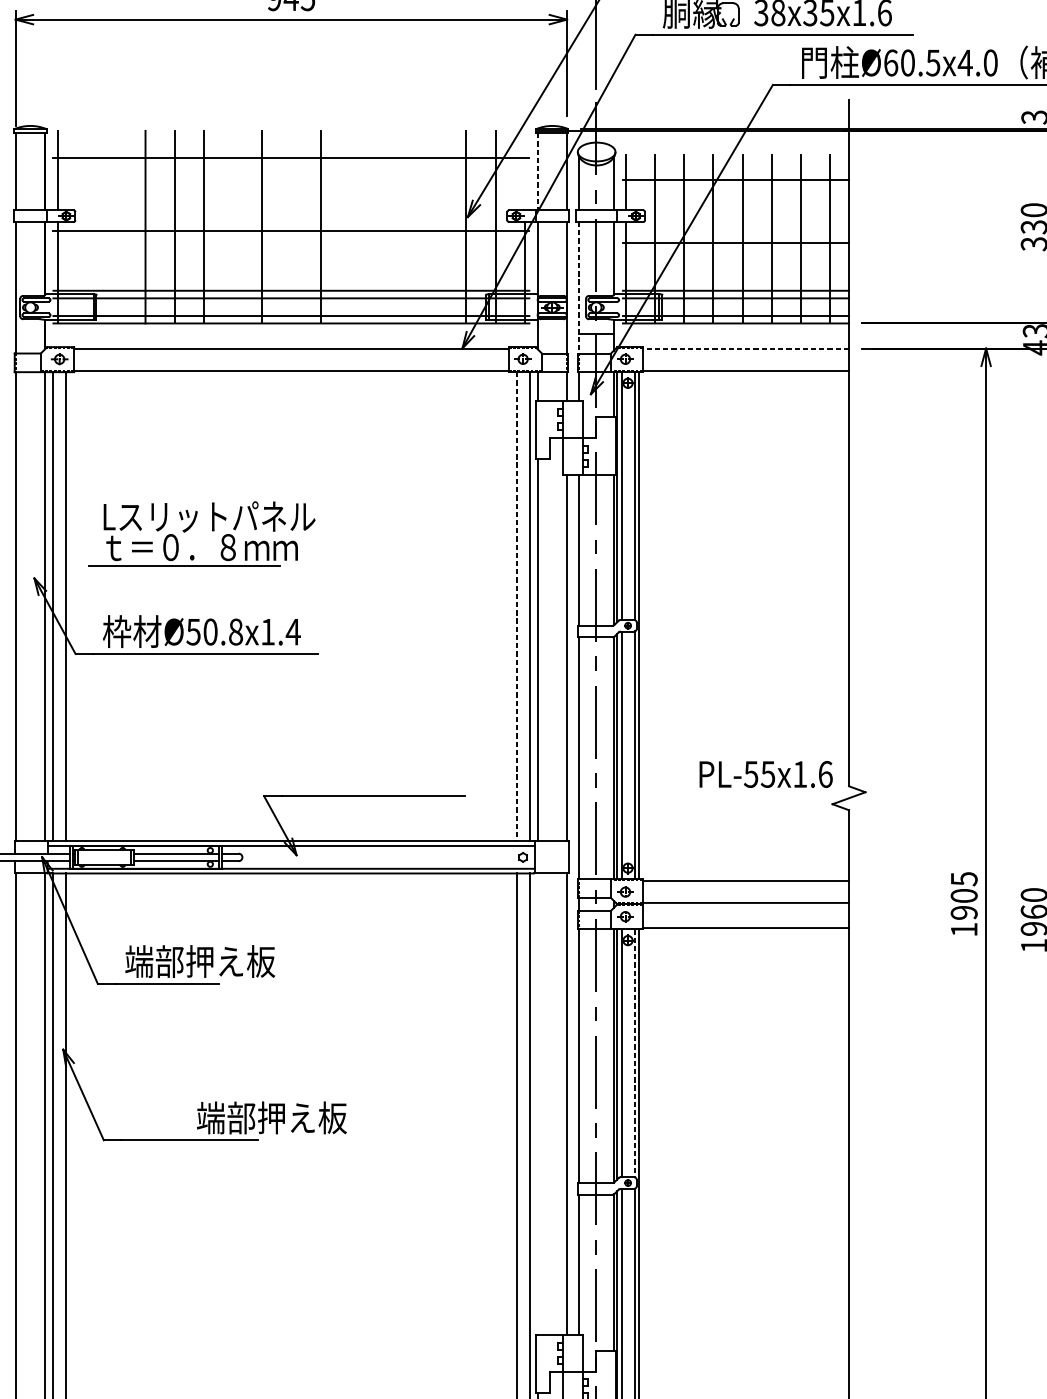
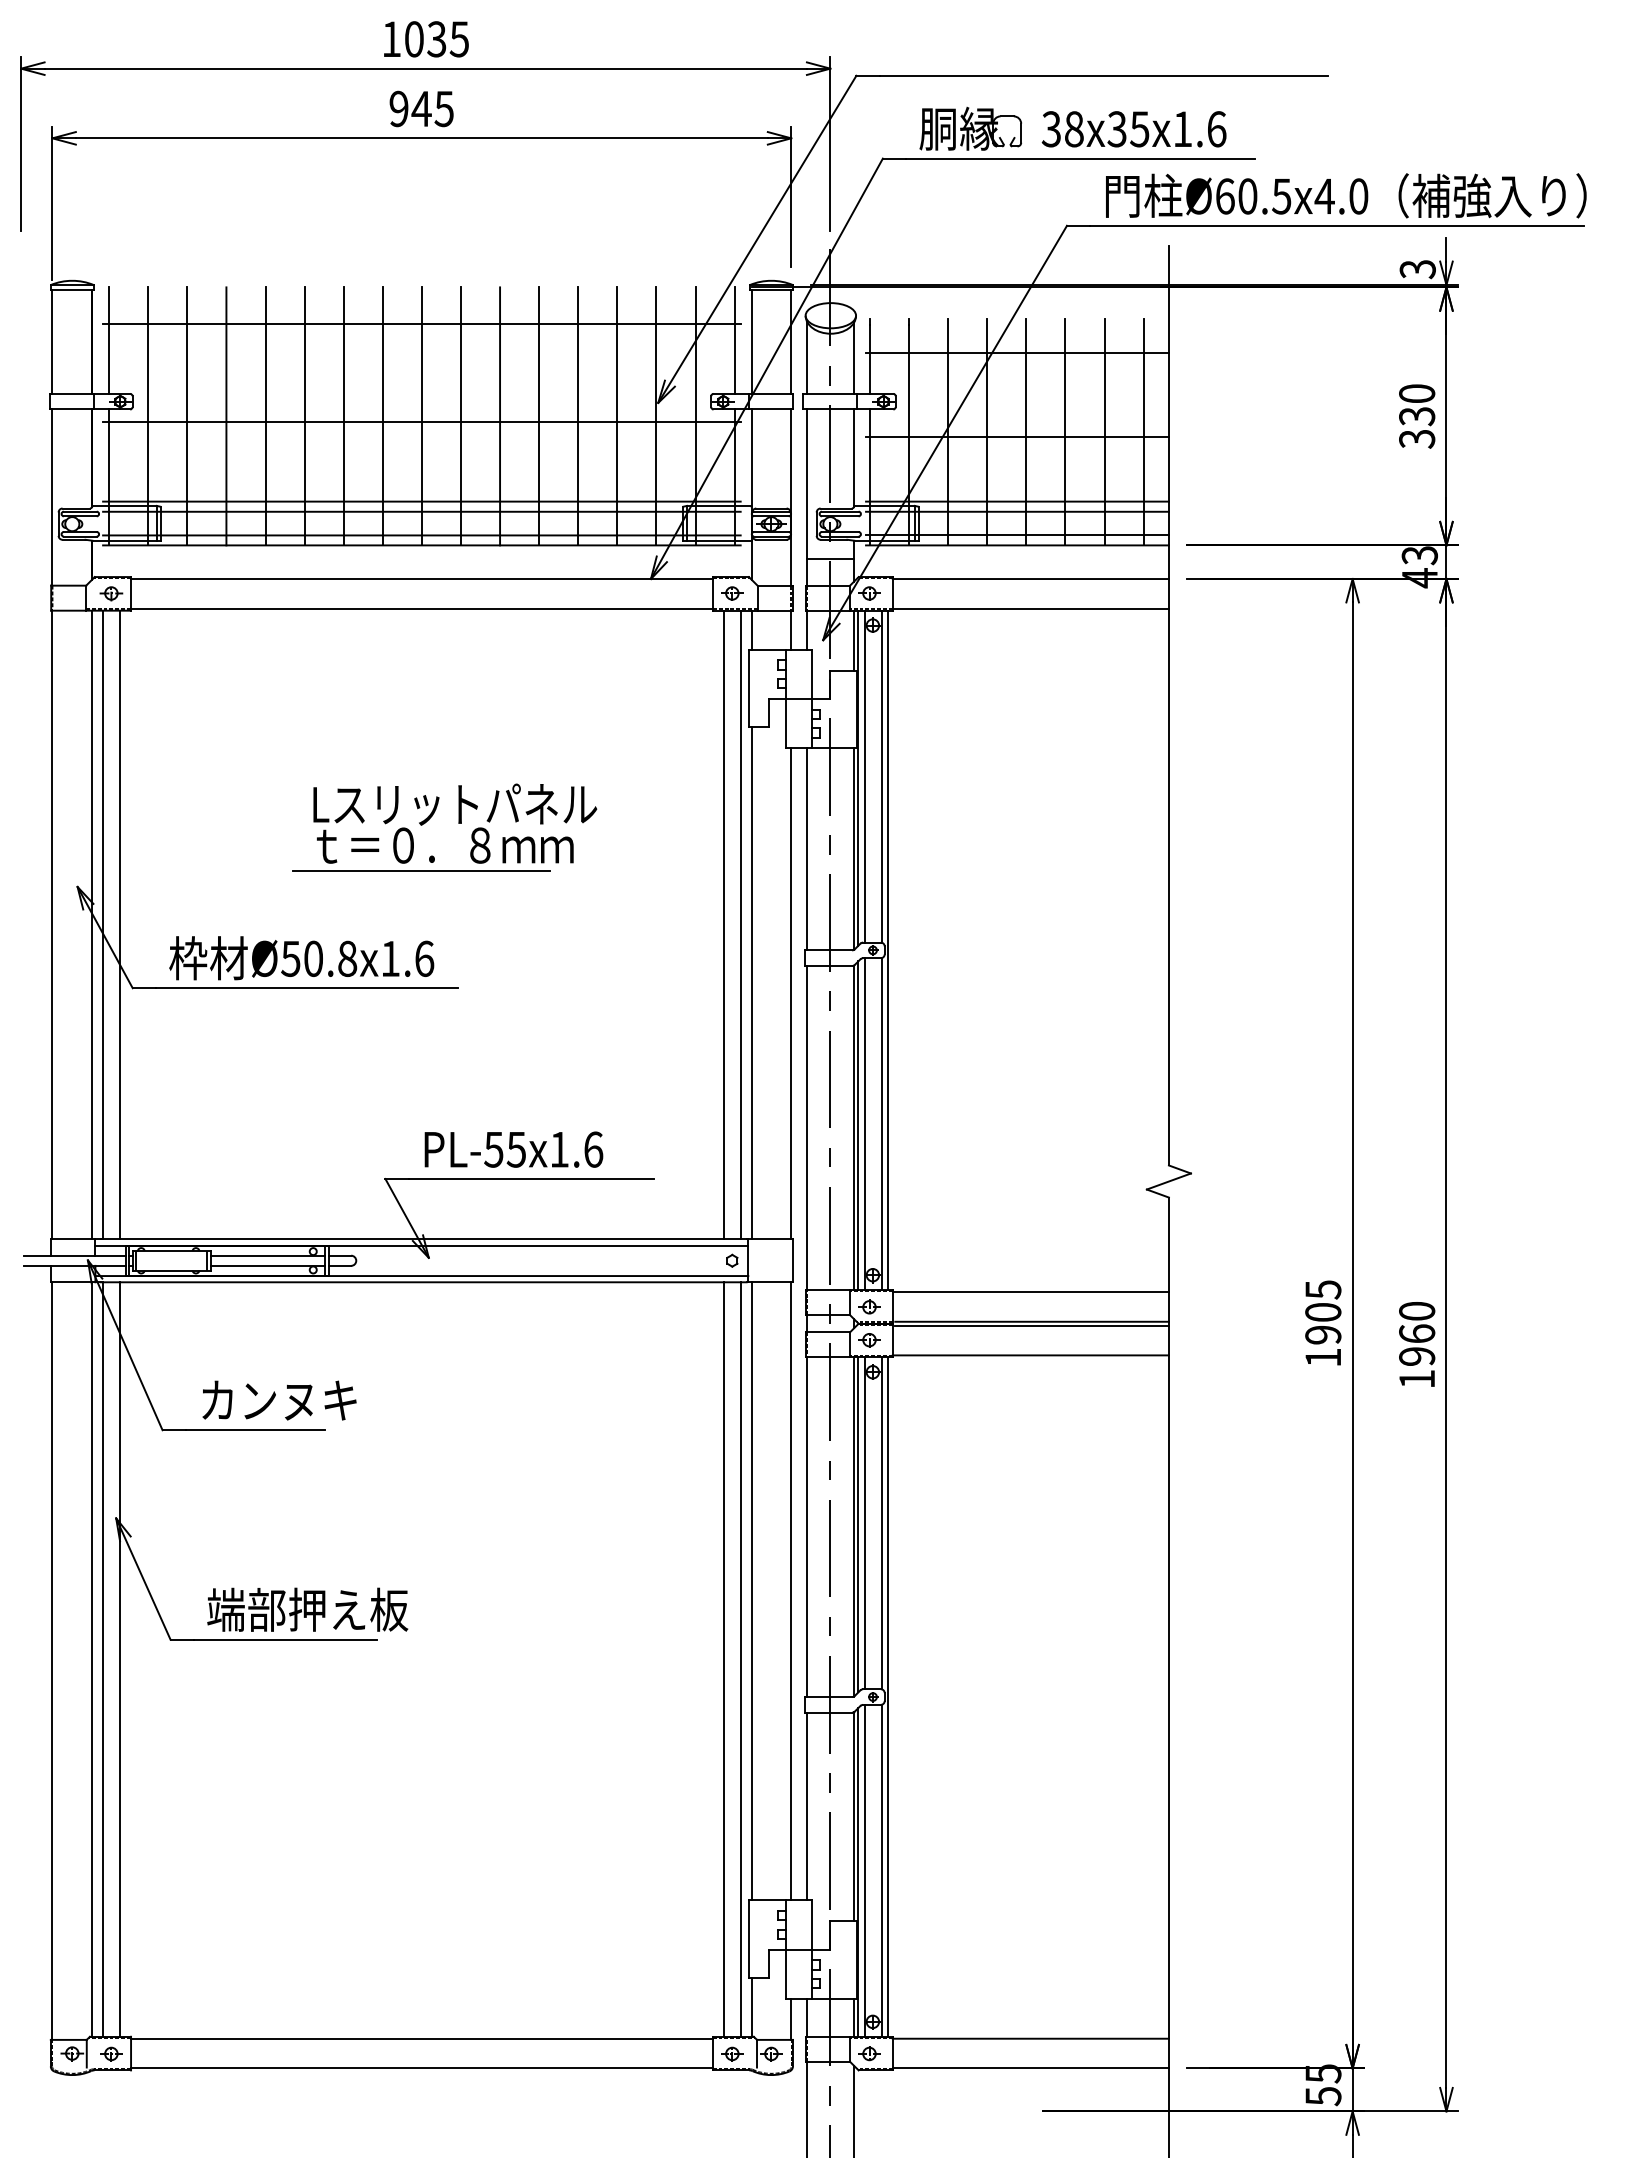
line: (524, 170) -> (734, 340), added
line: (537, 172) -> (751, 342), dashed -> solid
line: (87, 227) -> (148, 416), added
line: (116, 227) -> (187, 416), added
line: (232, 227) -> (343, 416), added
line: (291, 227) -> (421, 416), added
line: (350, 227) -> (500, 416), added
line: (379, 227) -> (539, 416), added
line: (408, 227) -> (578, 416), added
line: (437, 227) -> (617, 416), added
line: (578, 288) -> (806, 498), dashed -> solid
line: (745, 348) -> (1030, 579), dashed -> solid
part: (212, 531) -> (458, 823), moved
line: (516, 607) -> (723, 925), dashed -> solid
text: (293, 631) -> (424, 958), Ø50.8x1.4 -> Ø50.8x1.6
text: (765, 774) -> (513, 1149), moved
line: (746, 905) -> (1031, 1325), added
text: (200, 961) -> (299, 1400), 端部押え板 -> カンヌキ
line: (634, 1053) -> (881, 1523), dashed -> solid
line: (537, 1104) -> (751, 1591), added
text: (271, 1117) -> (307, 1609), moved

